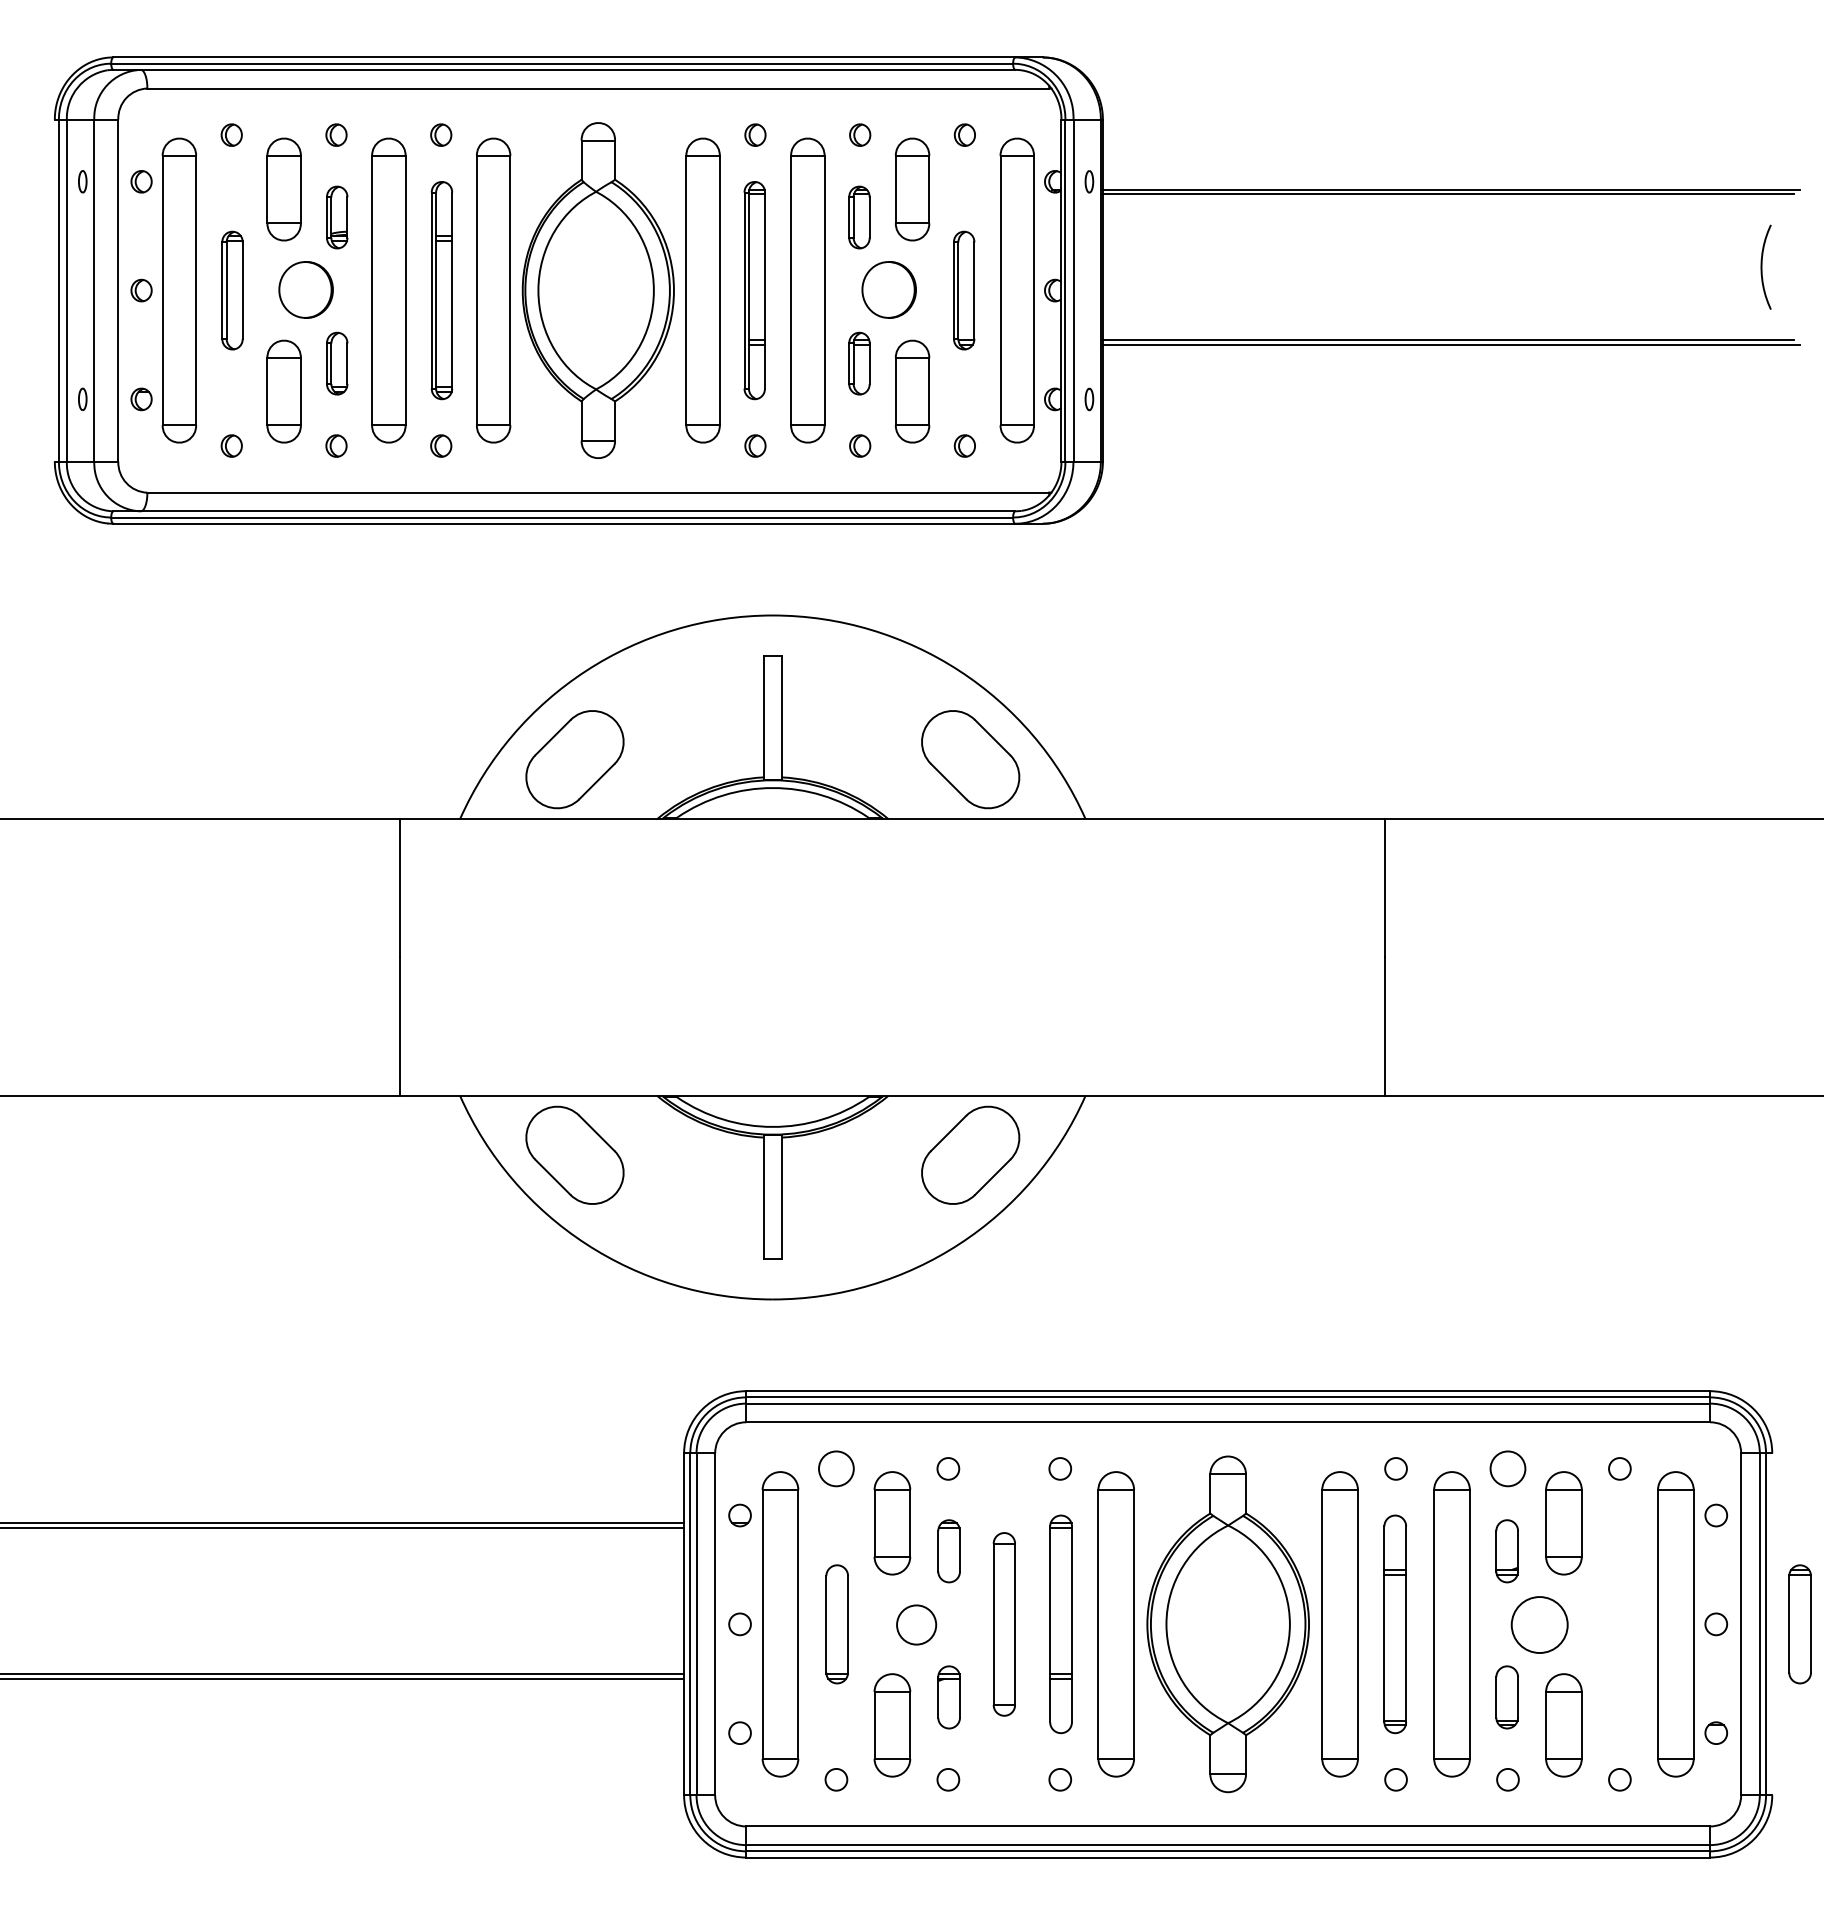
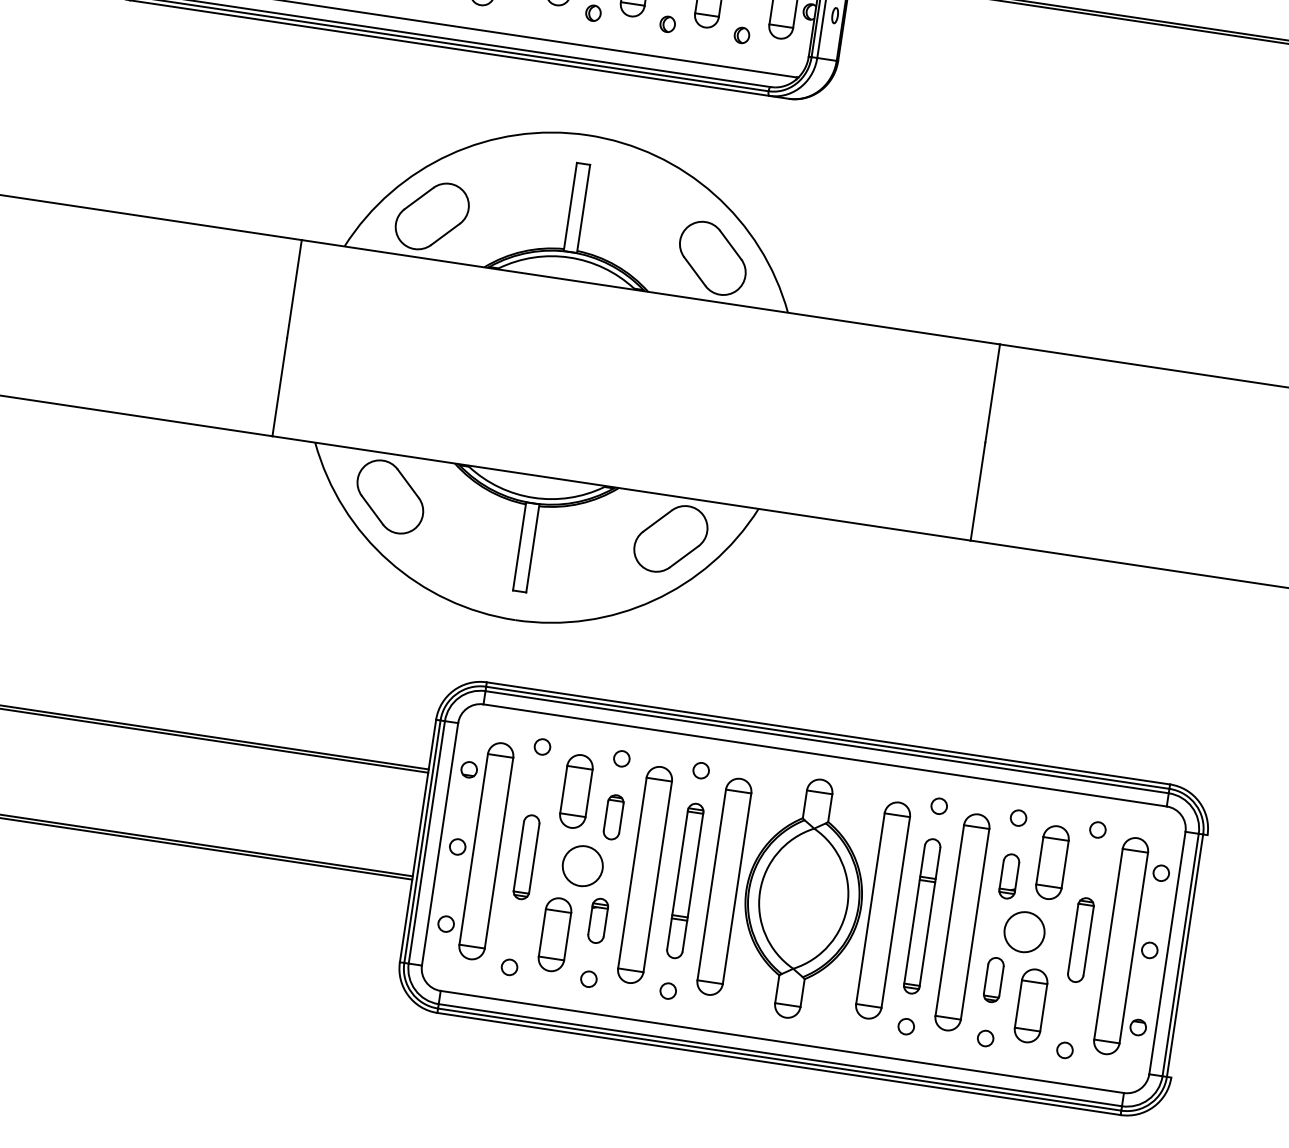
circle: (836, 1468) -> (542, 746), size x0.62
circle: (1507, 1468) -> (1018, 817), size x0.62
part: (1004, 1624) -> (645, 875), size x1.67
part: (1799, 1624) -> (1080, 940), moved
circle: (916, 1625) -> (582, 866), size x1.43

